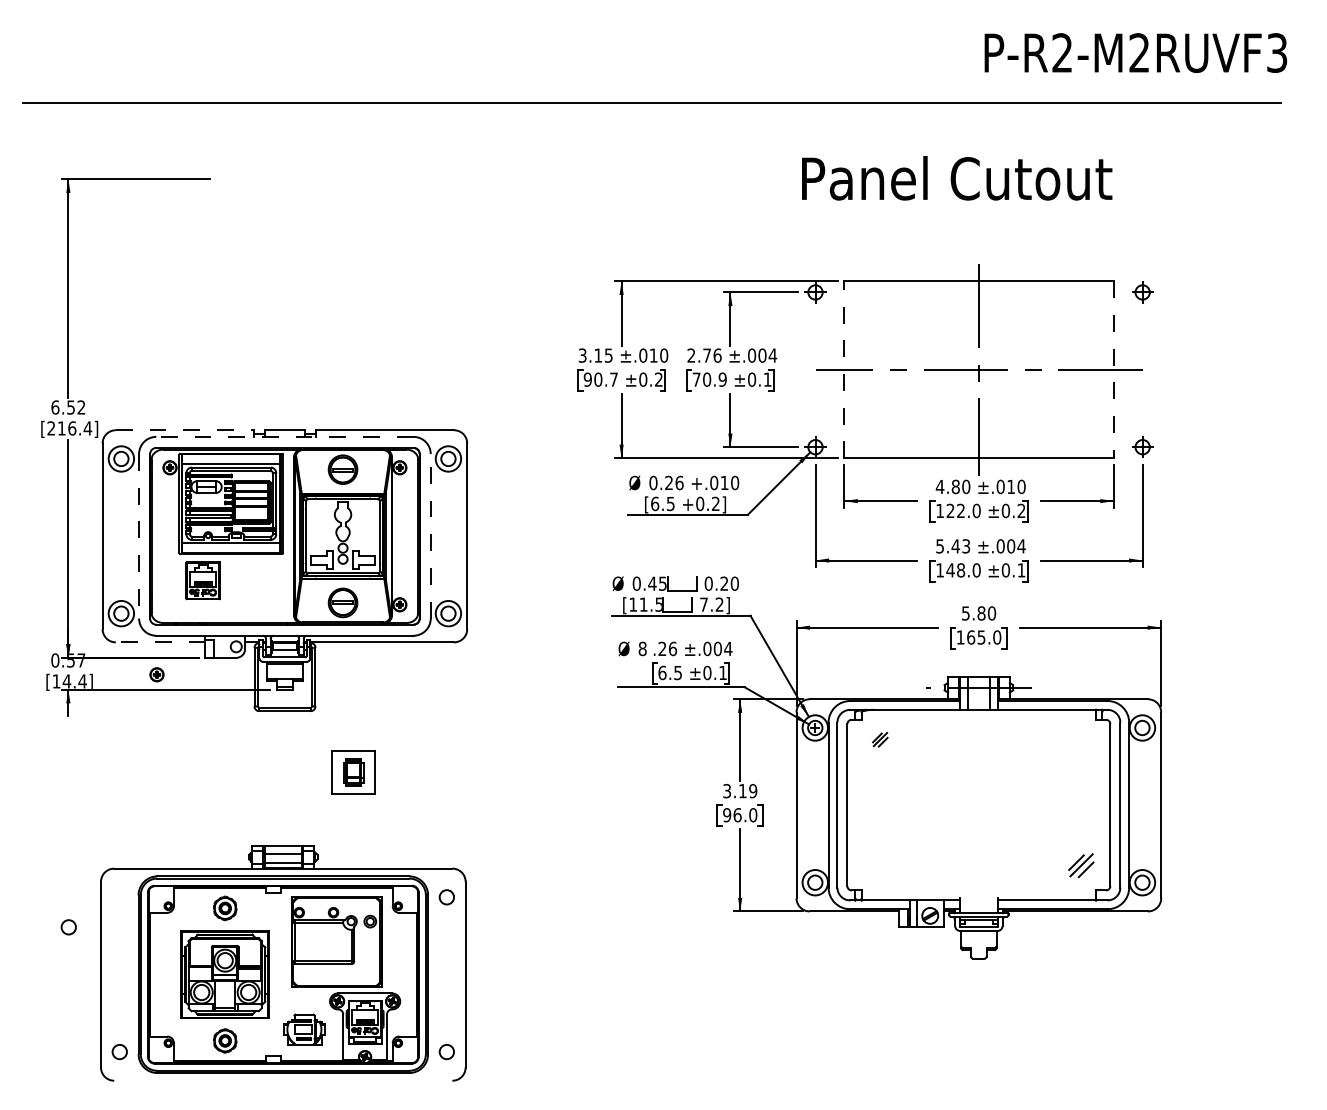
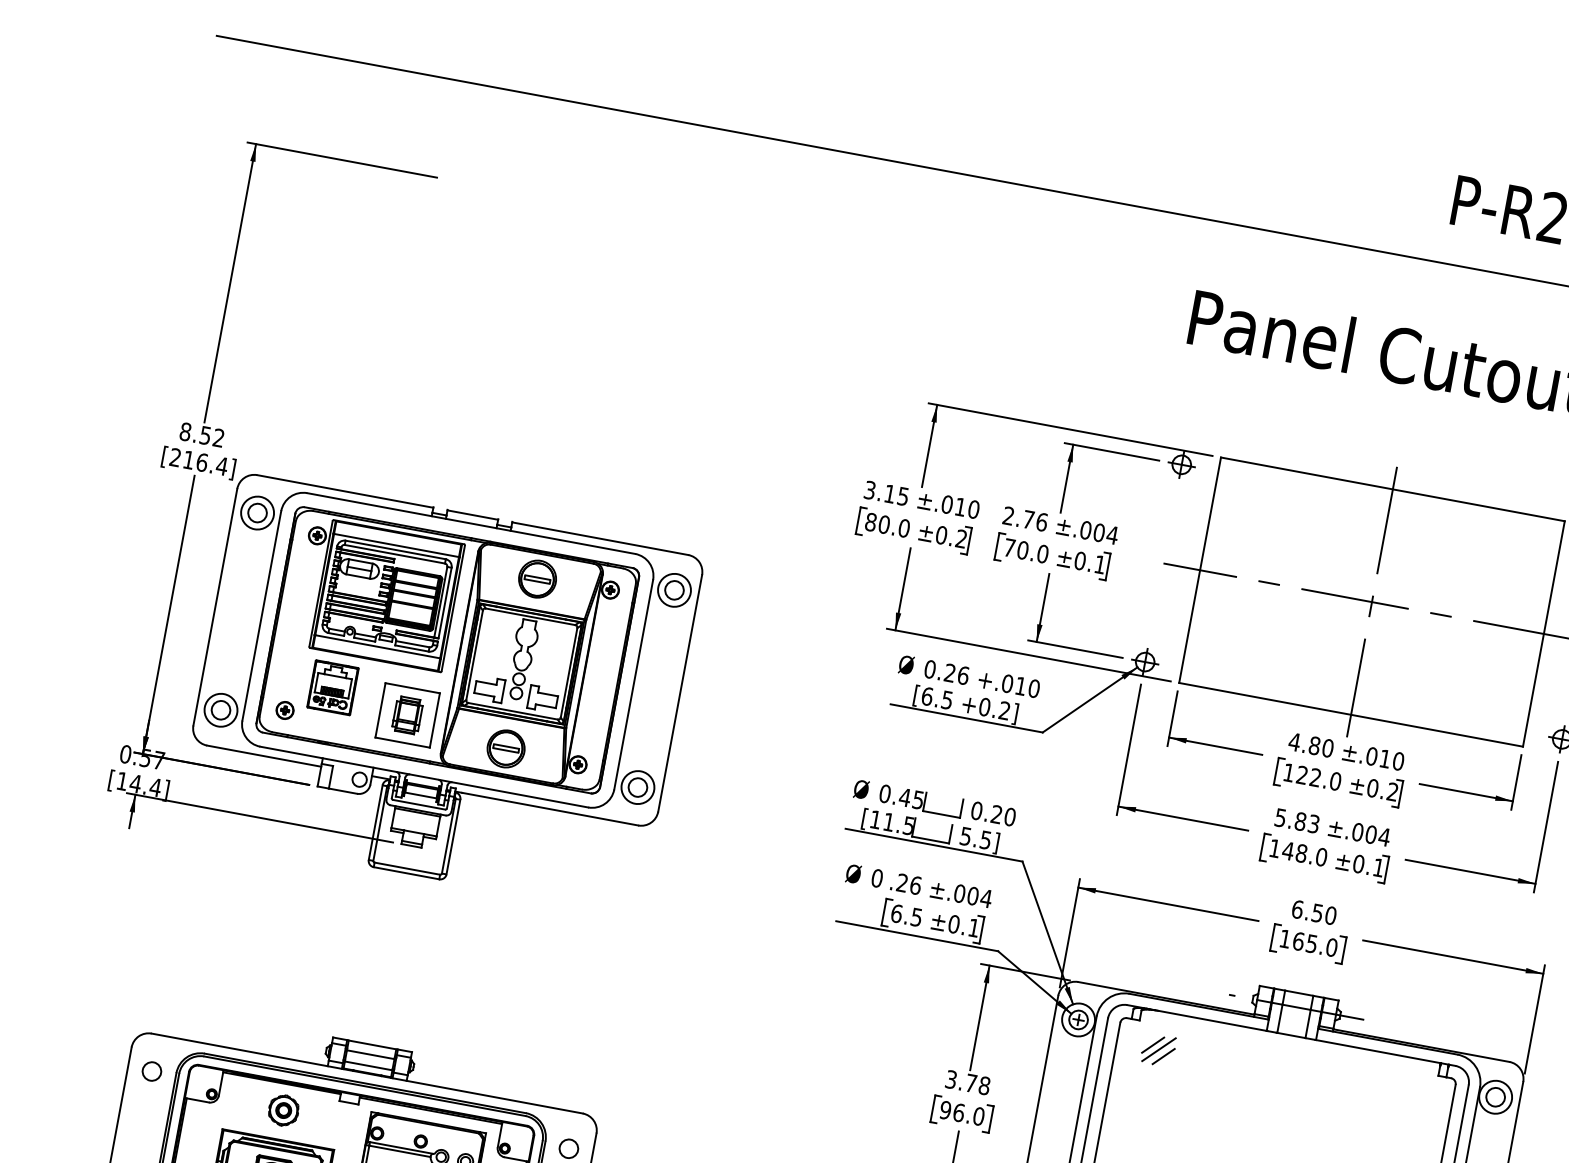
line: (844, 369) -> (1200, 569), dashed -> solid
line: (1113, 370) -> (1543, 634), dashed -> solid
text: (600, 379) -> (887, 524), 90.7 -> 80.0
text: (722, 379) -> (1042, 553), 70.9 -> 70.0
text: (55, 407) -> (185, 431), 6.52 -> 8.52
line: (185, 430) -> (346, 491), dashed -> solid
line: (284, 436) -> (470, 522), dashed -> solid
line: (430, 535) -> (633, 683), dashed -> solid
line: (139, 536) -> (262, 616), dashed -> solid
text: (955, 546) -> (1300, 821), 5.43 -> 5.83
text: (711, 604) -> (975, 838), 7.2] -> 5.5]
text: (973, 613) -> (1307, 911), 5.80 -> 6.50
line: (160, 642) -> (264, 756), dashed -> solid
text: (642, 648) -> (877, 877), 8 -> 0
part: (156, 674) -> (284, 709), moved
part: (880, 739) -> (1158, 1050), size x1.67
part: (353, 772) -> (407, 715), moved
text: (748, 791) -> (978, 1085), 3.19 -> 3.78
circle: (68, 927) -> (151, 1071), moved

